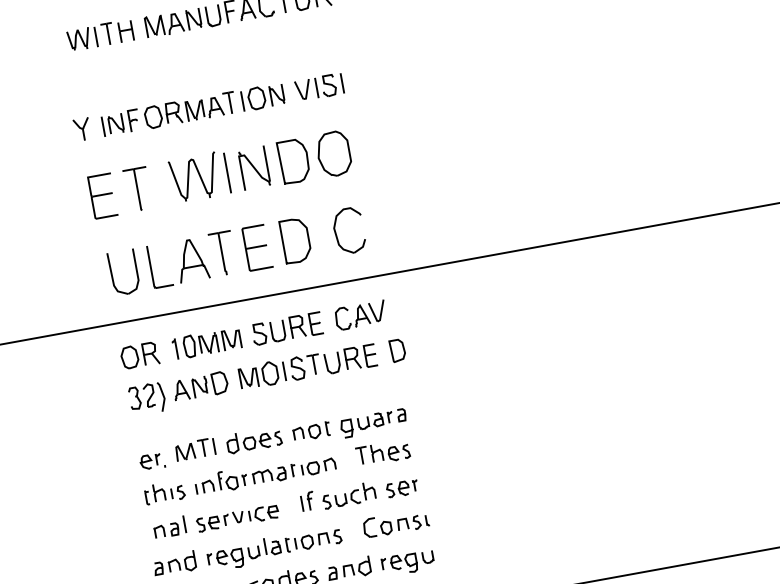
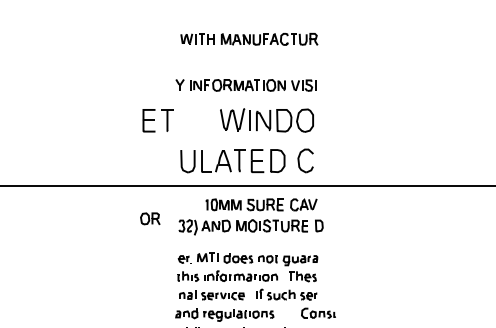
part: (118, 192) -> (157, 120), moved
part: (140, 354) -> (150, 218), moved
part: (395, 521) -> (318, 312), moved

